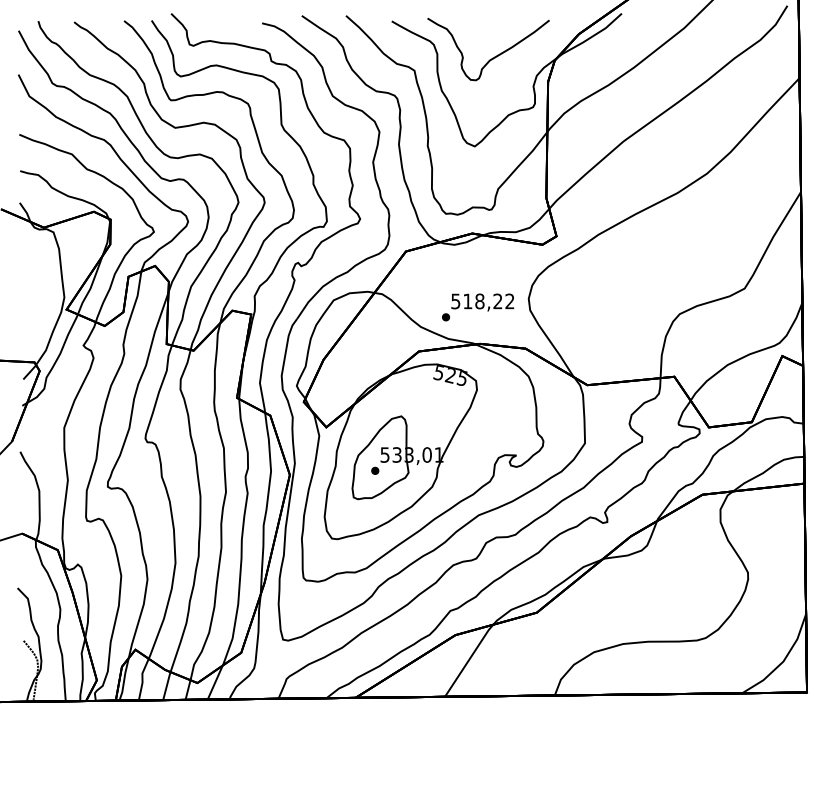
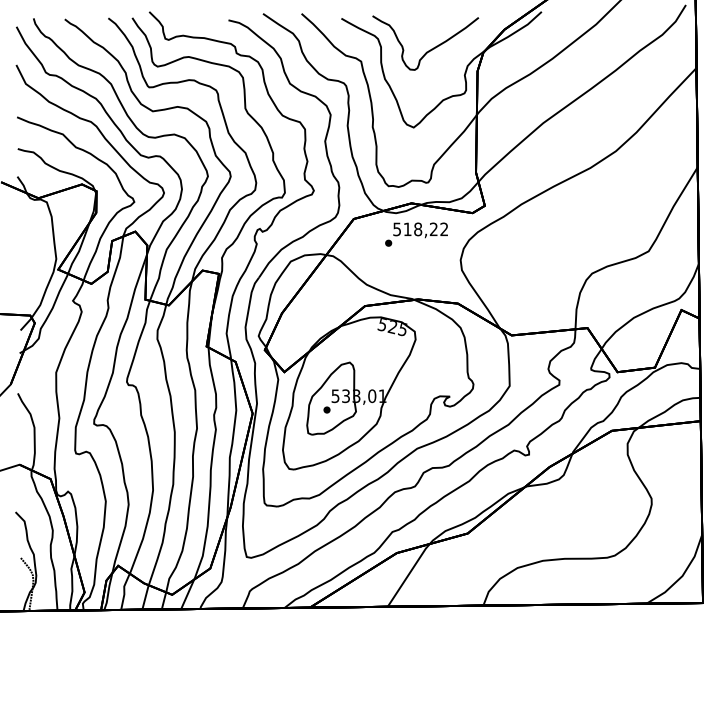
text: (478, 307) -> (416, 234), moved

